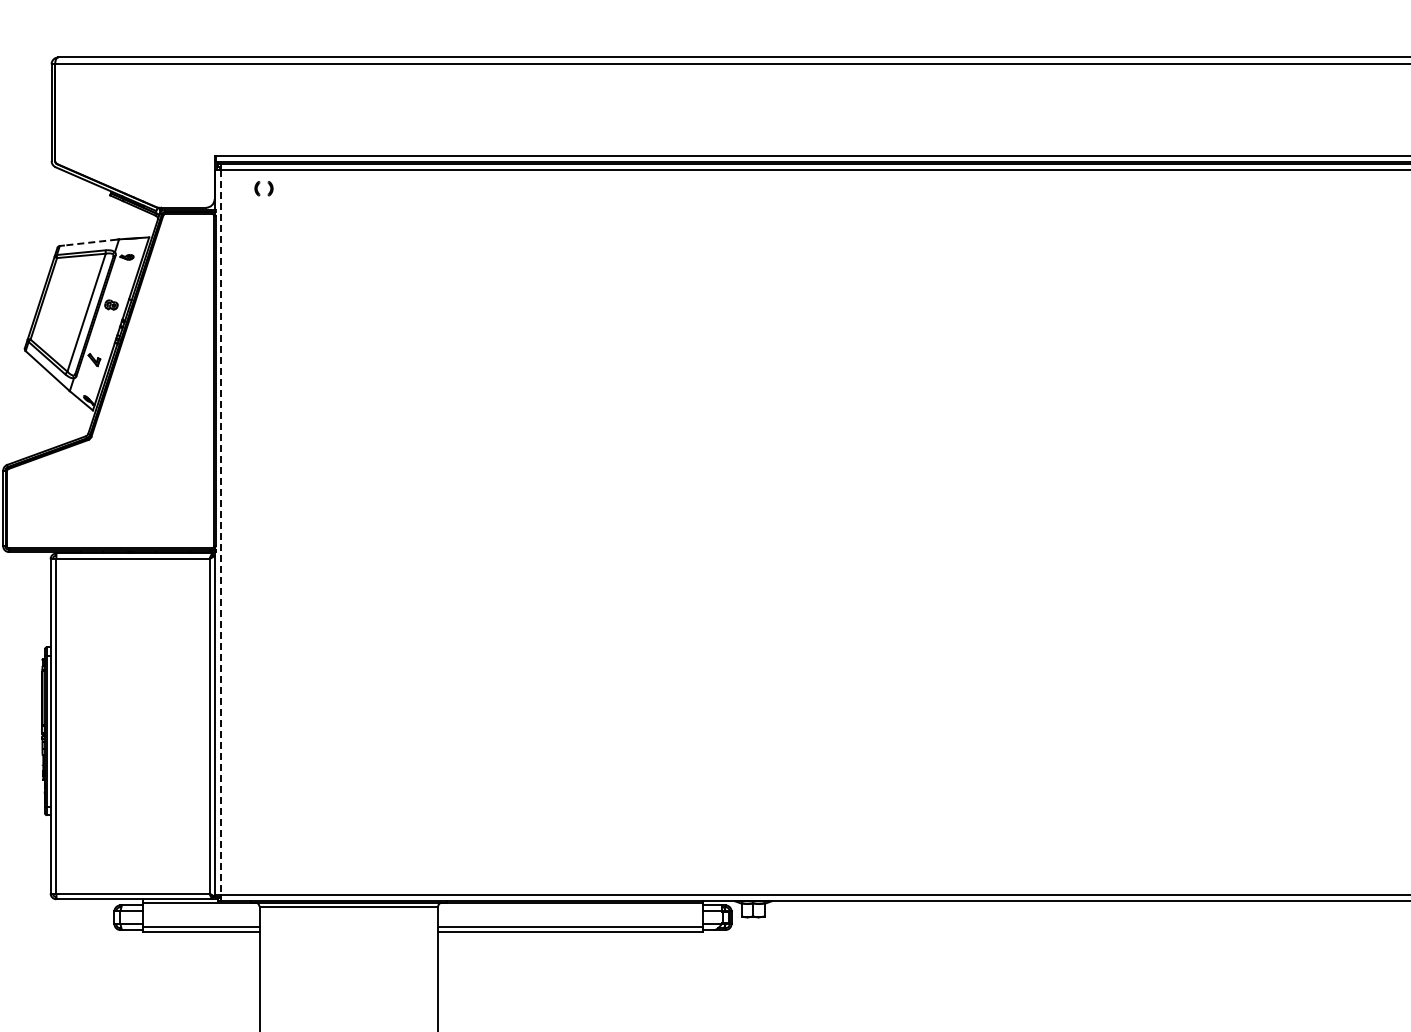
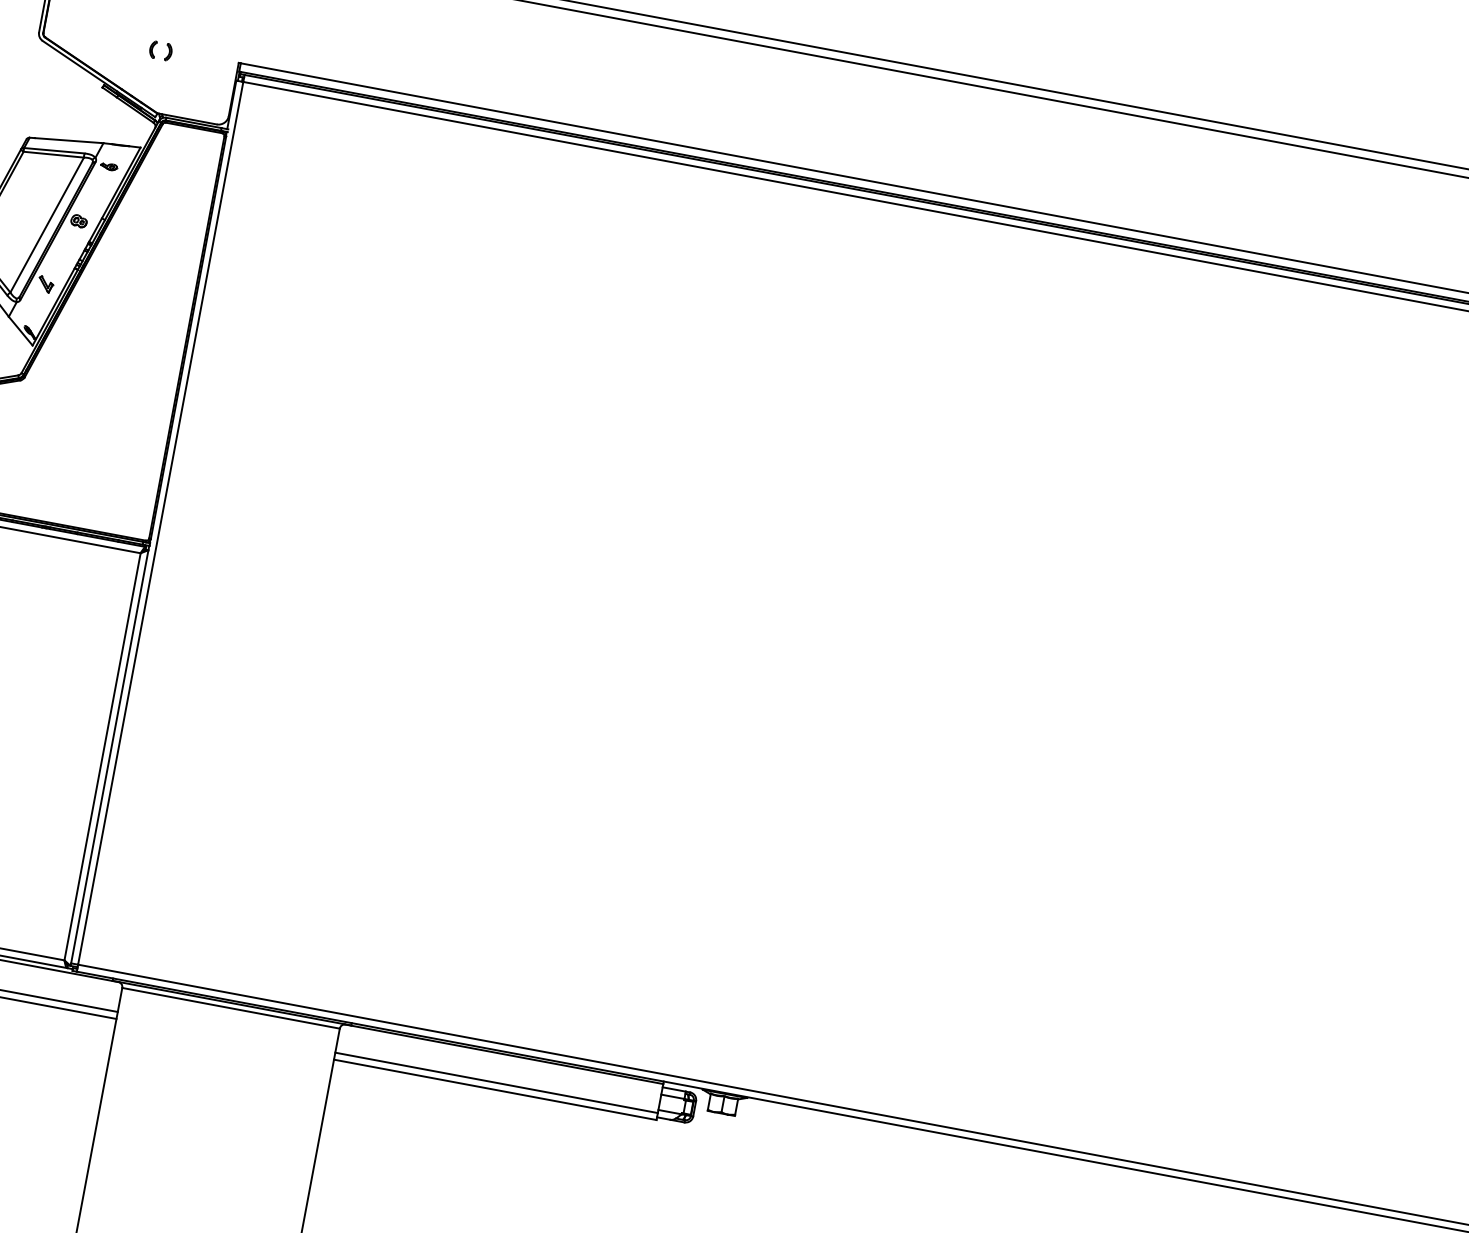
part: (263, 188) -> (160, 50), moved
line: (90, 242) -> (67, 140), dashed -> solid
line: (221, 532) -> (161, 523), dashed -> solid

